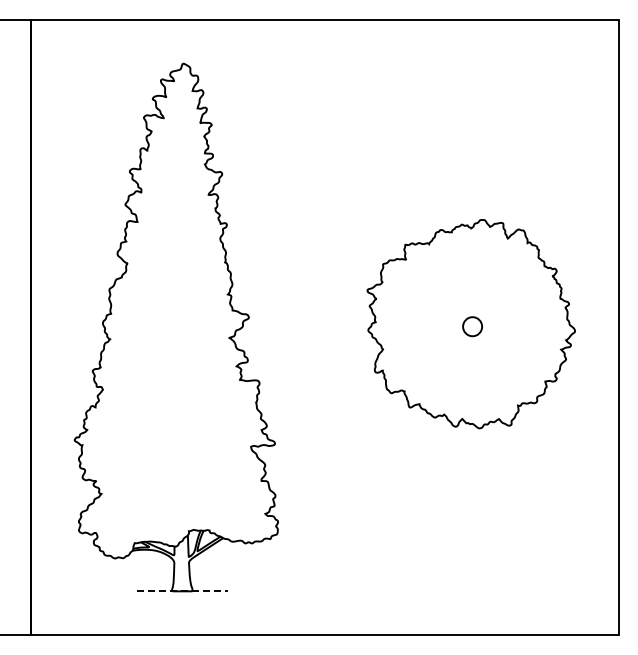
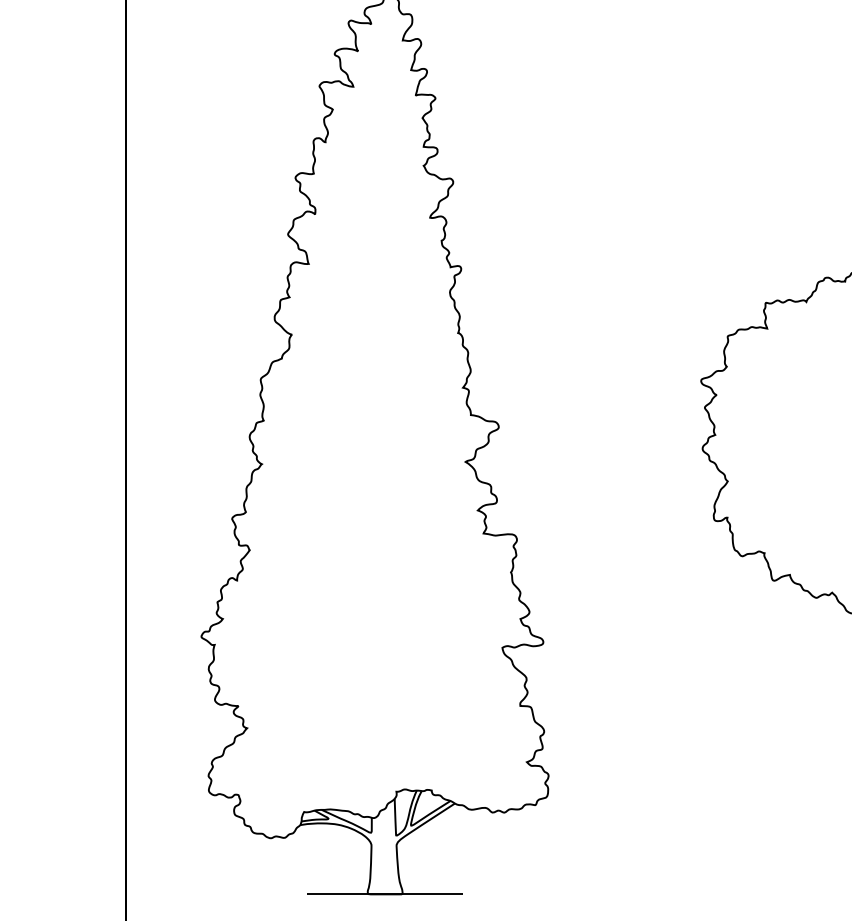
line: (182, 591) -> (385, 894), dashed -> solid

